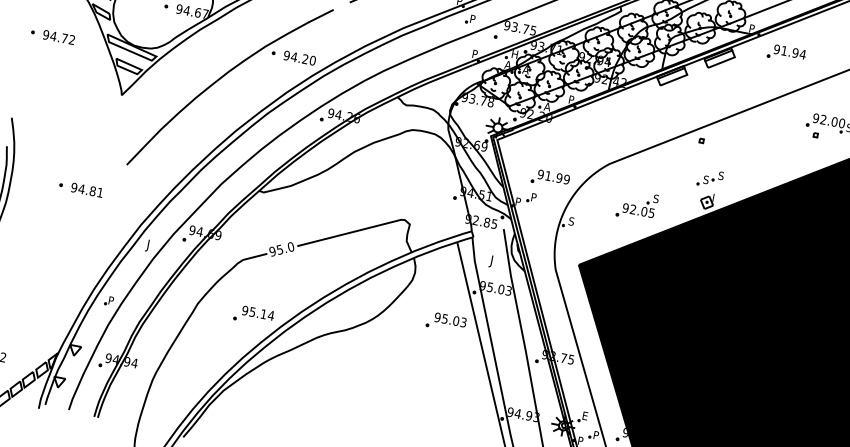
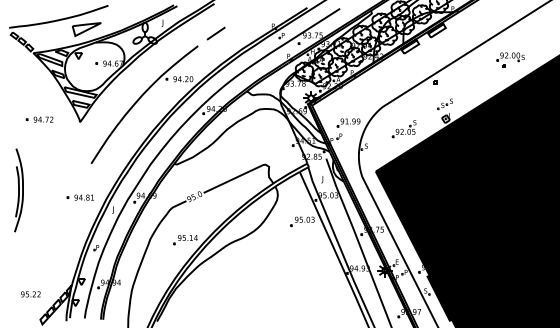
part: (52, 35) -> (39, 119), moved
part: (786, 53) -> (476, 19), removed
part: (81, 188) -> (80, 197), moved

